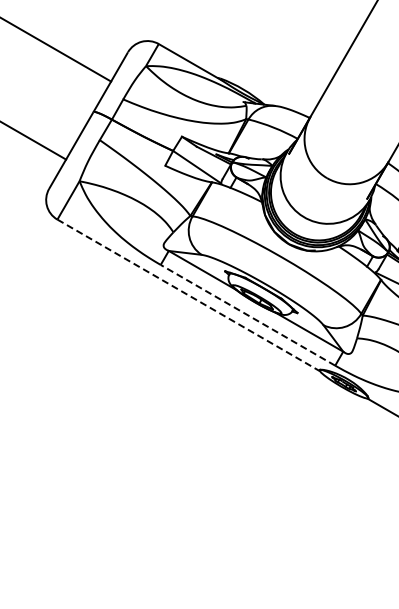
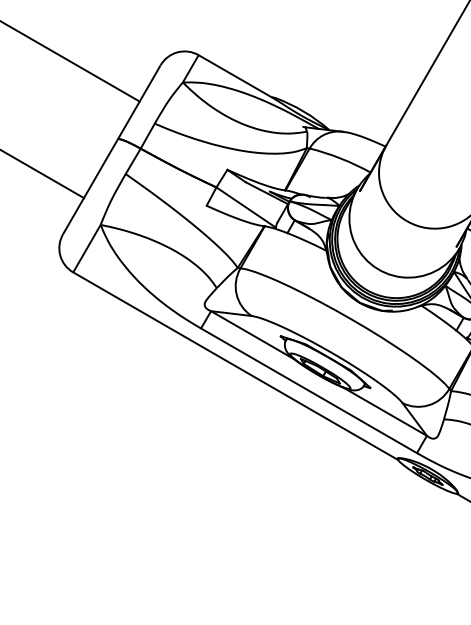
line: (188, 295) -> (235, 366), dashed -> solid
line: (247, 315) -> (308, 391), dashed -> solid

